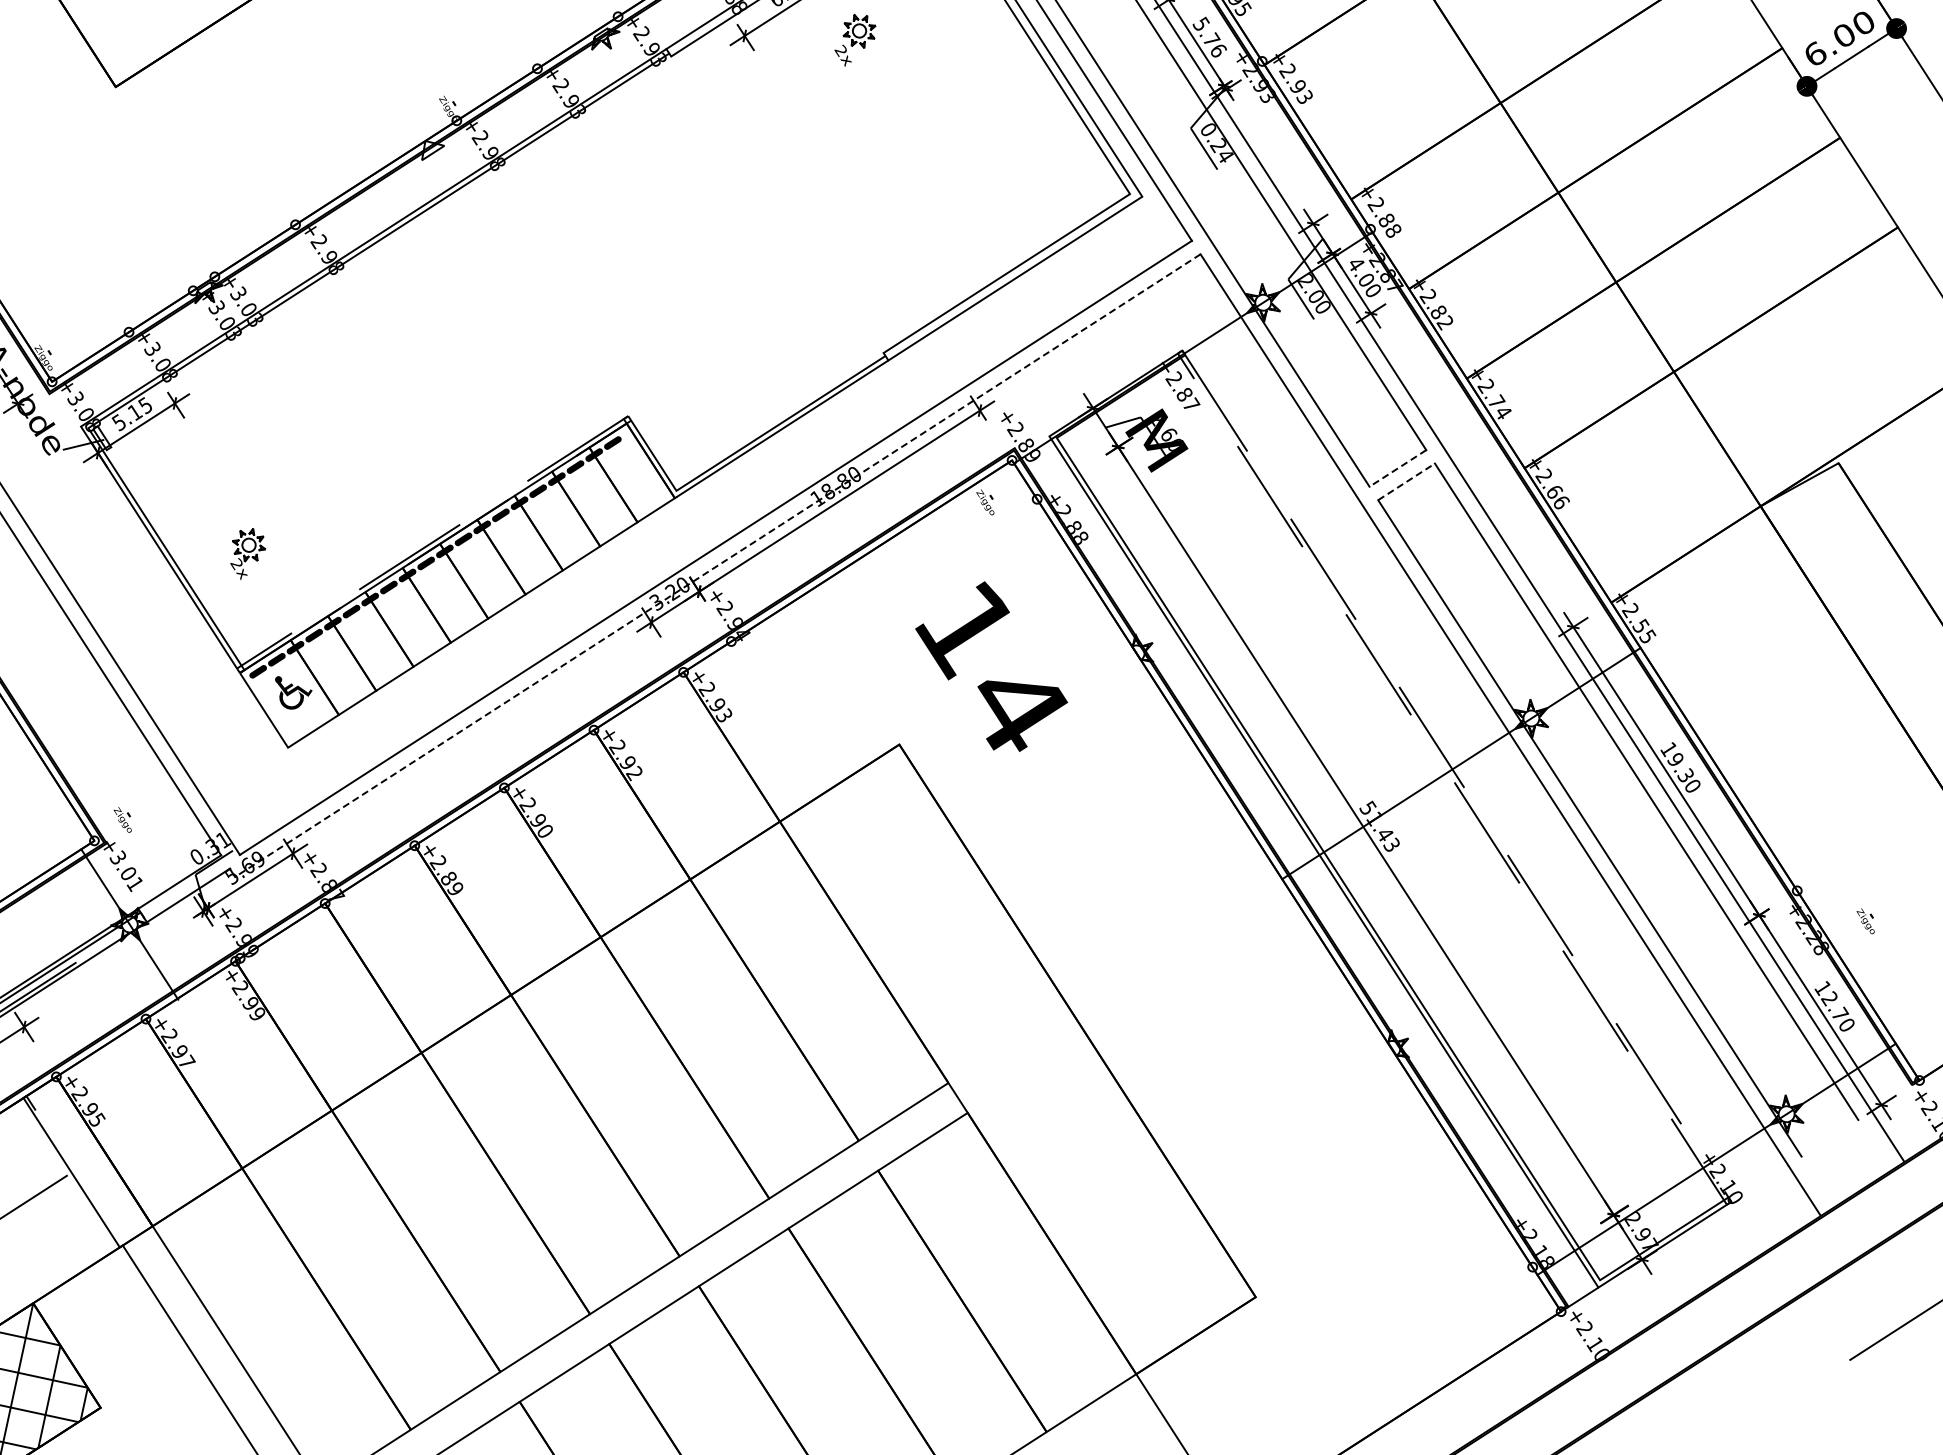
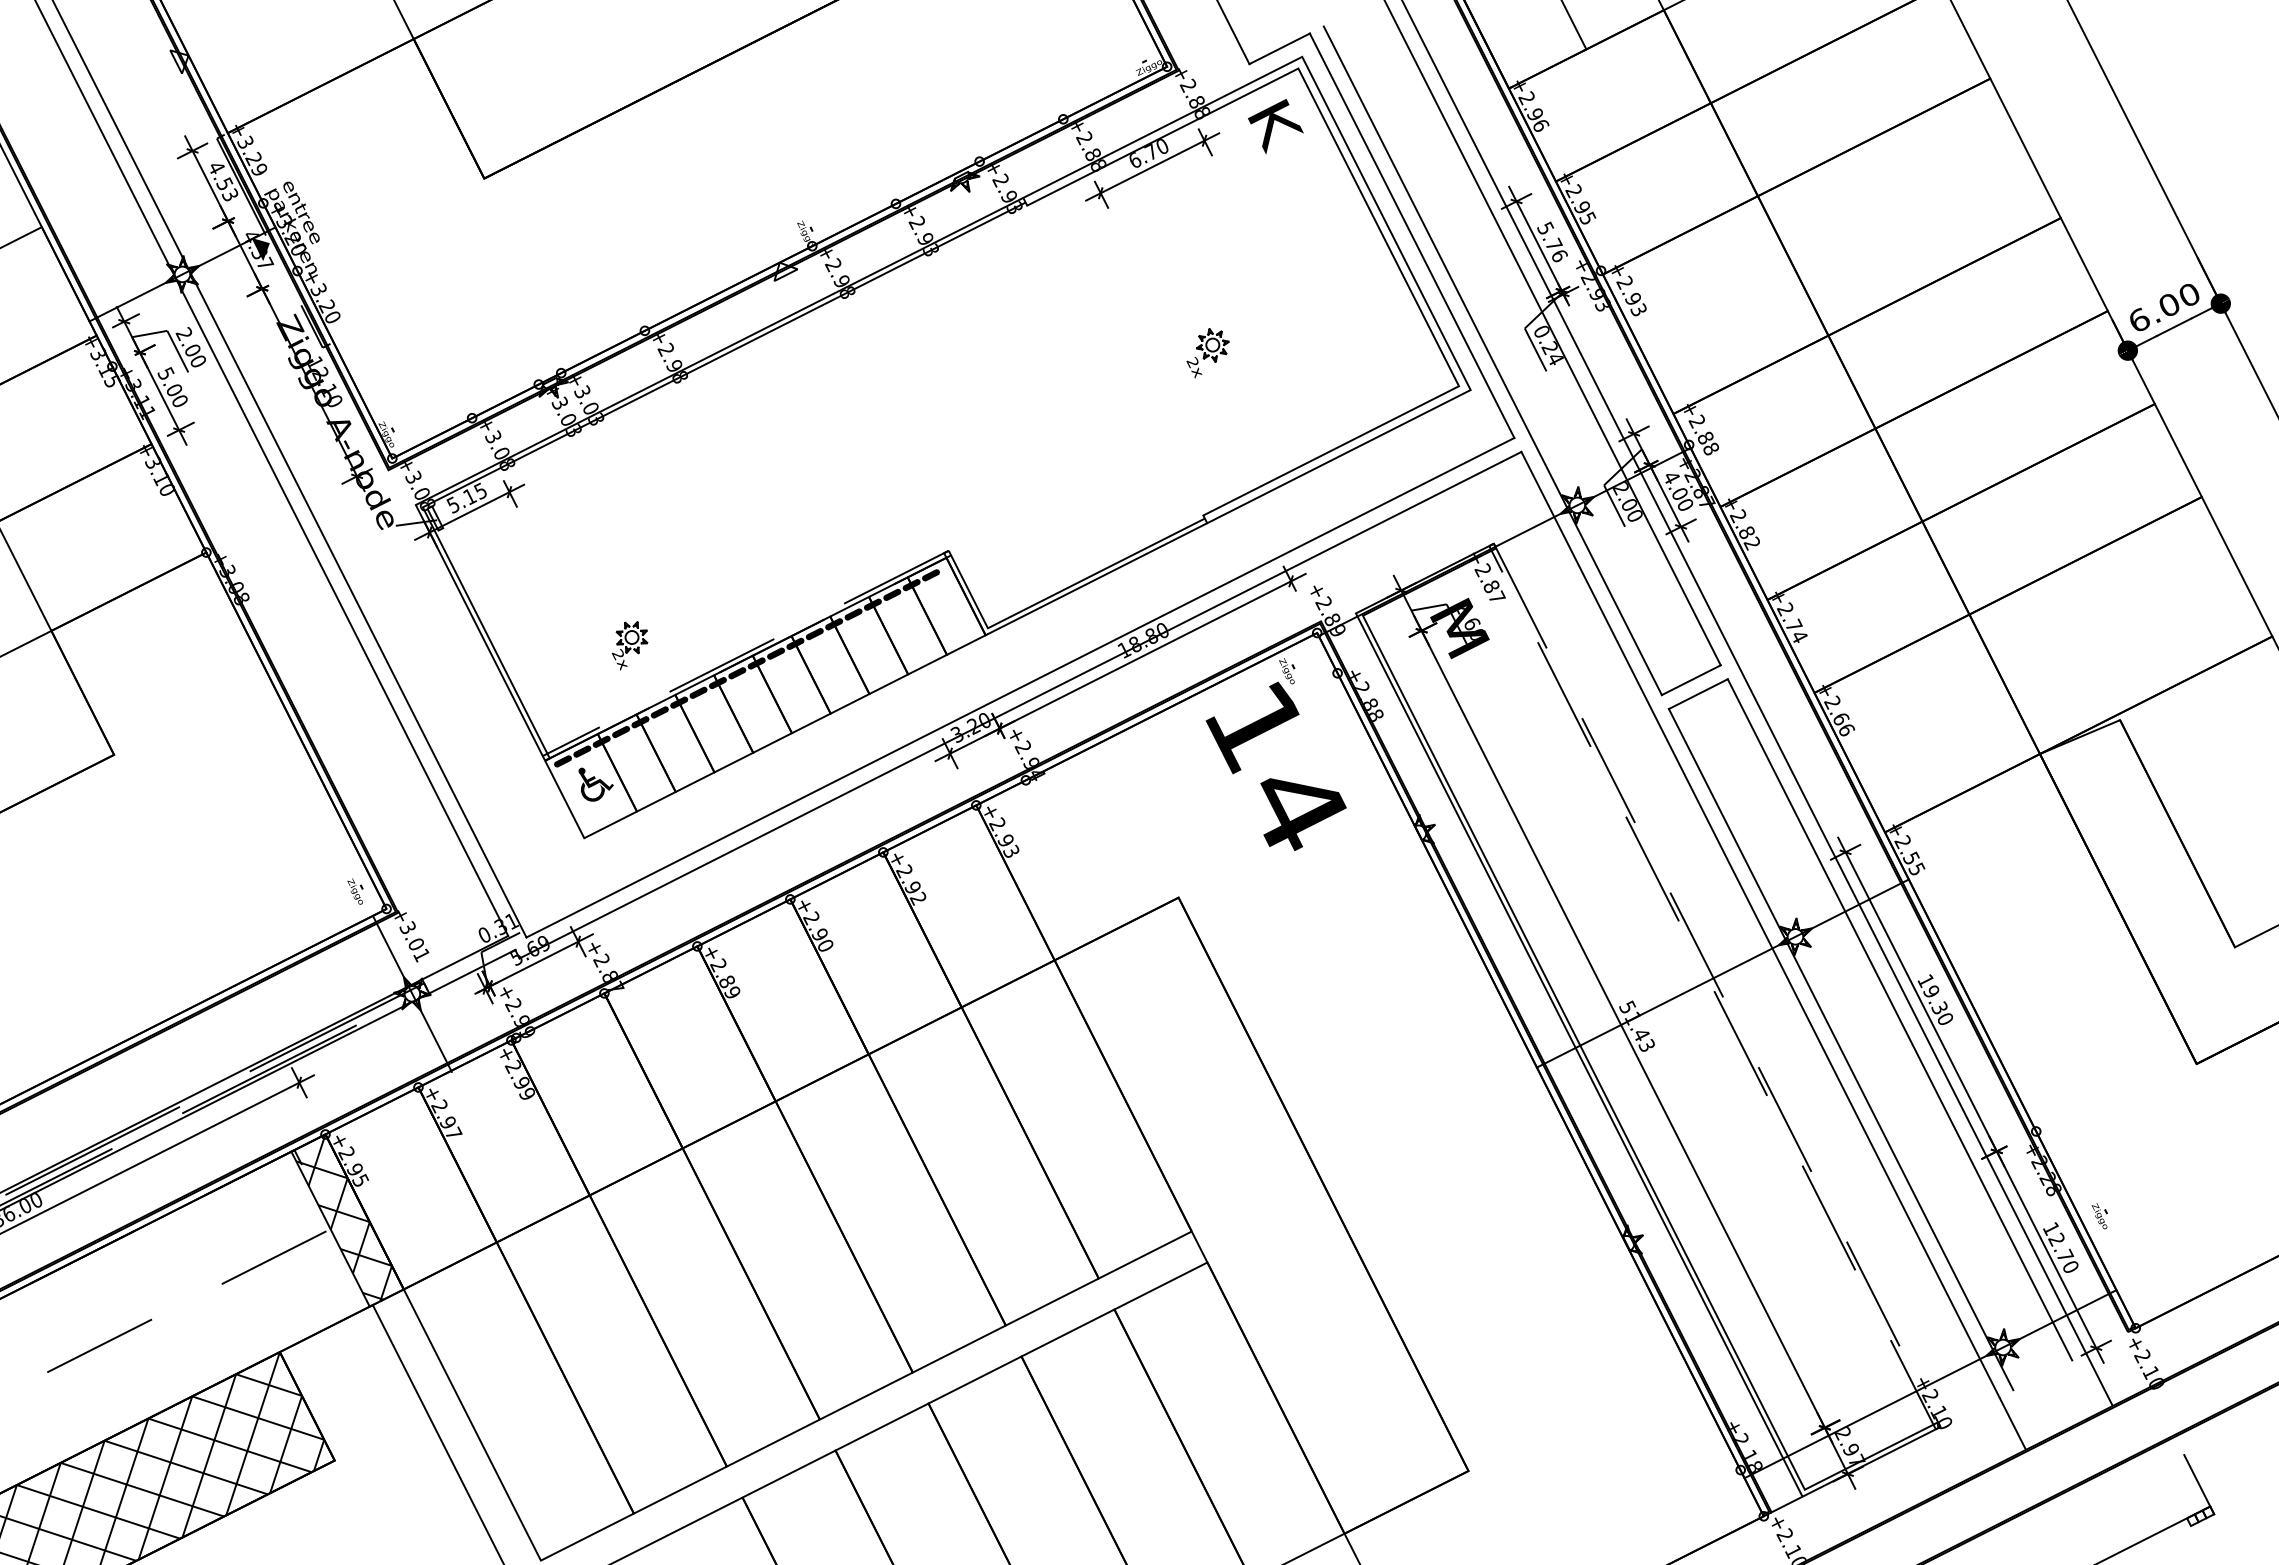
part: (855, 40) -> (1207, 353), moved
line: (1398, 468) -> (1691, 680), dashed -> solid
line: (1406, 482) -> (1698, 694), dashed -> solid
part: (248, 553) -> (630, 645), moved
line: (717, 565) -> (1020, 705), dashed -> solid
text: (990, 667) -> (1275, 766), moved
text: (123, 819) -> (355, 891), moved
text: (1865, 921) -> (2099, 1216), moved
hatch: (83, 1159) -> (343, 1217), added

